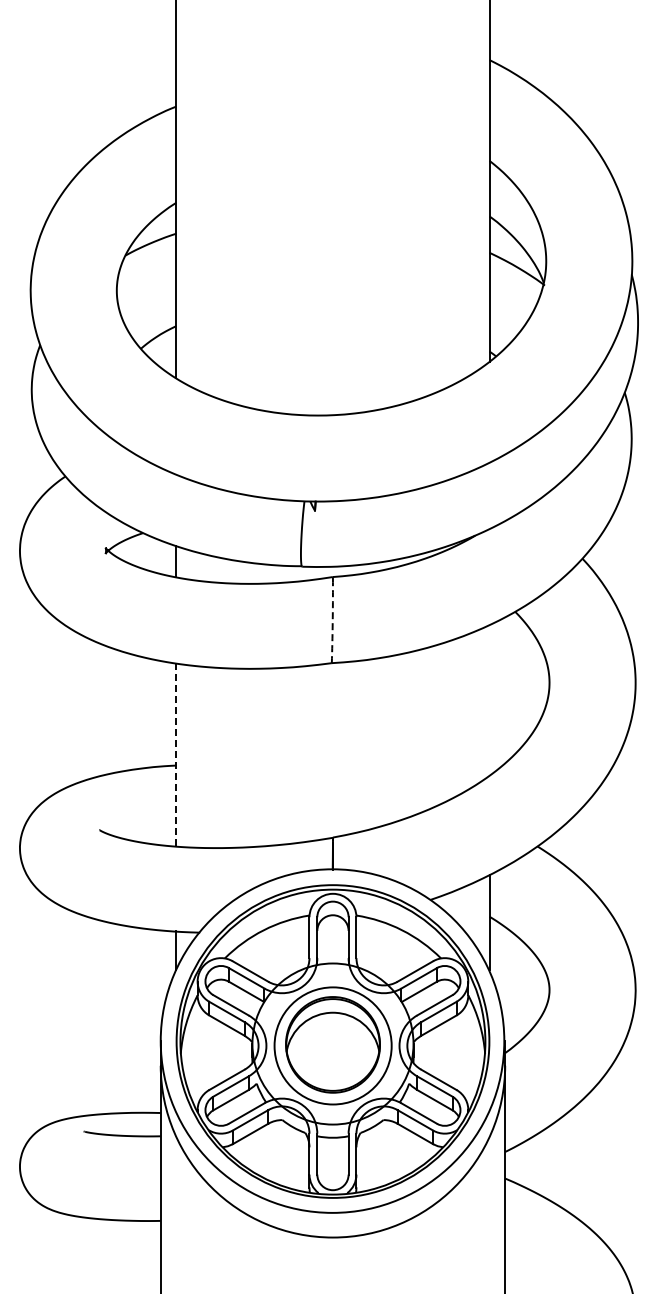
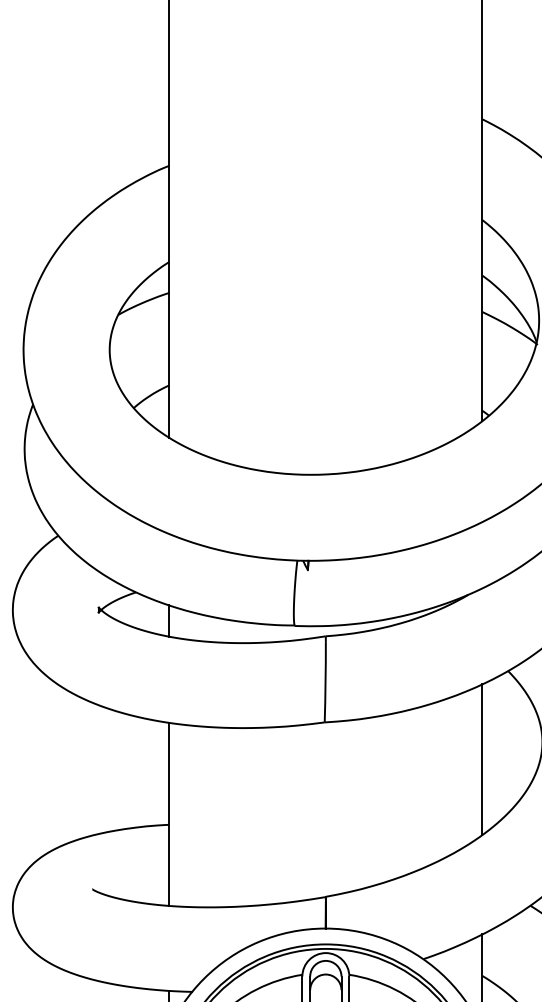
arc: (332, 623) -> (325, 682), dashed -> solid
line: (489, 699) -> (482, 758), added
line: (176, 755) -> (169, 814), dashed -> solid

